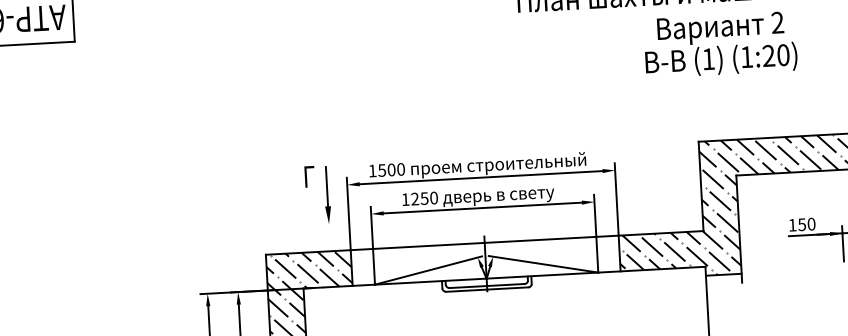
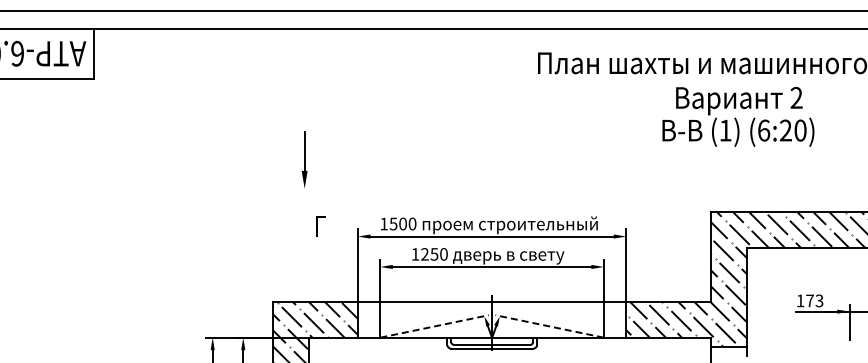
text: (747, 57) -> (764, 130), (1:20) -> (6:20)
part: (327, 194) -> (304, 159), moved
text: (806, 224) -> (814, 300), 150 -> 173
line: (543, 264) -> (549, 326), solid -> dashed
line: (429, 270) -> (435, 326), solid -> dashed

